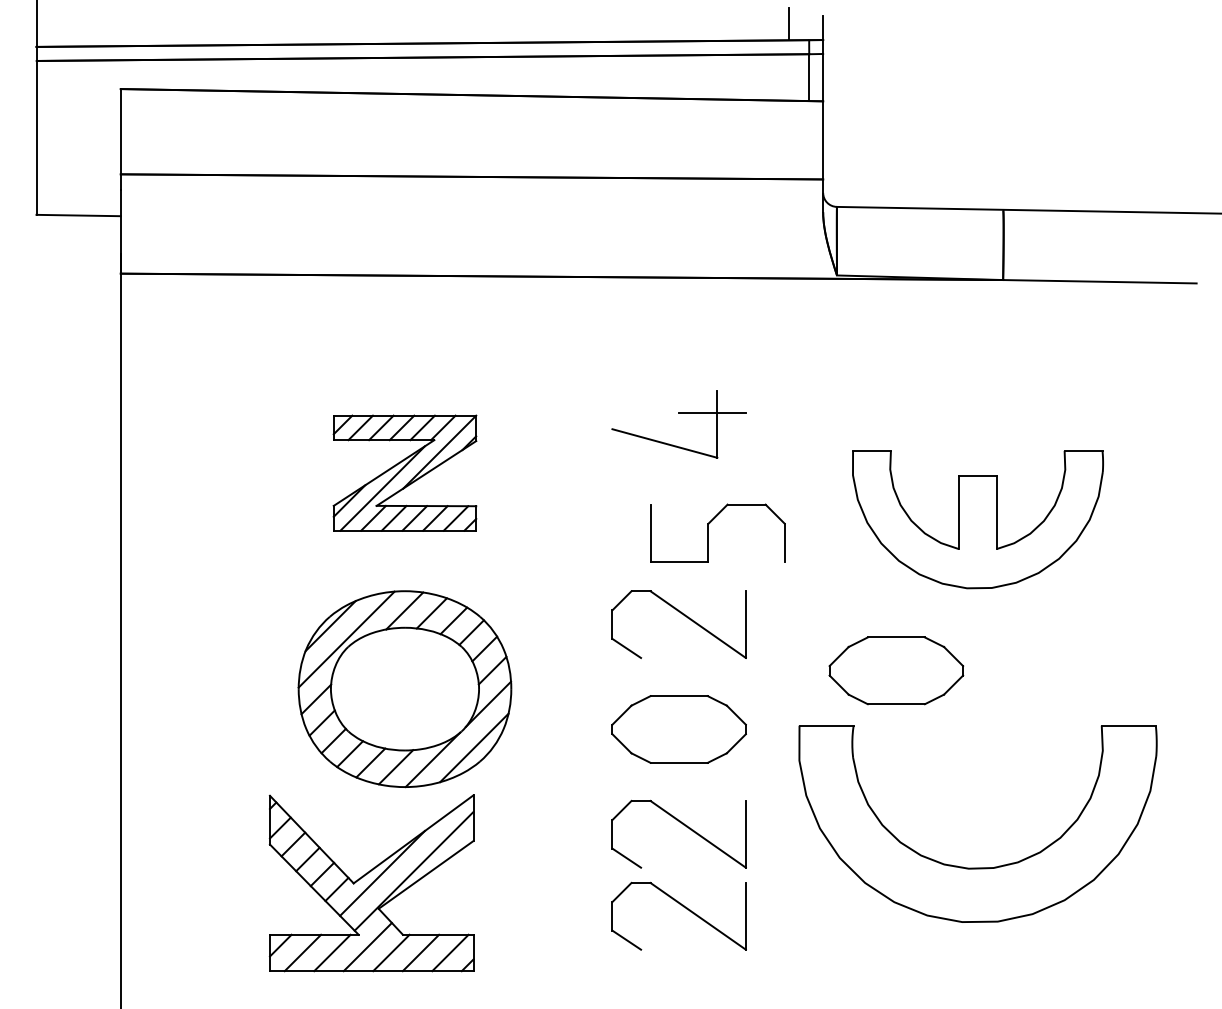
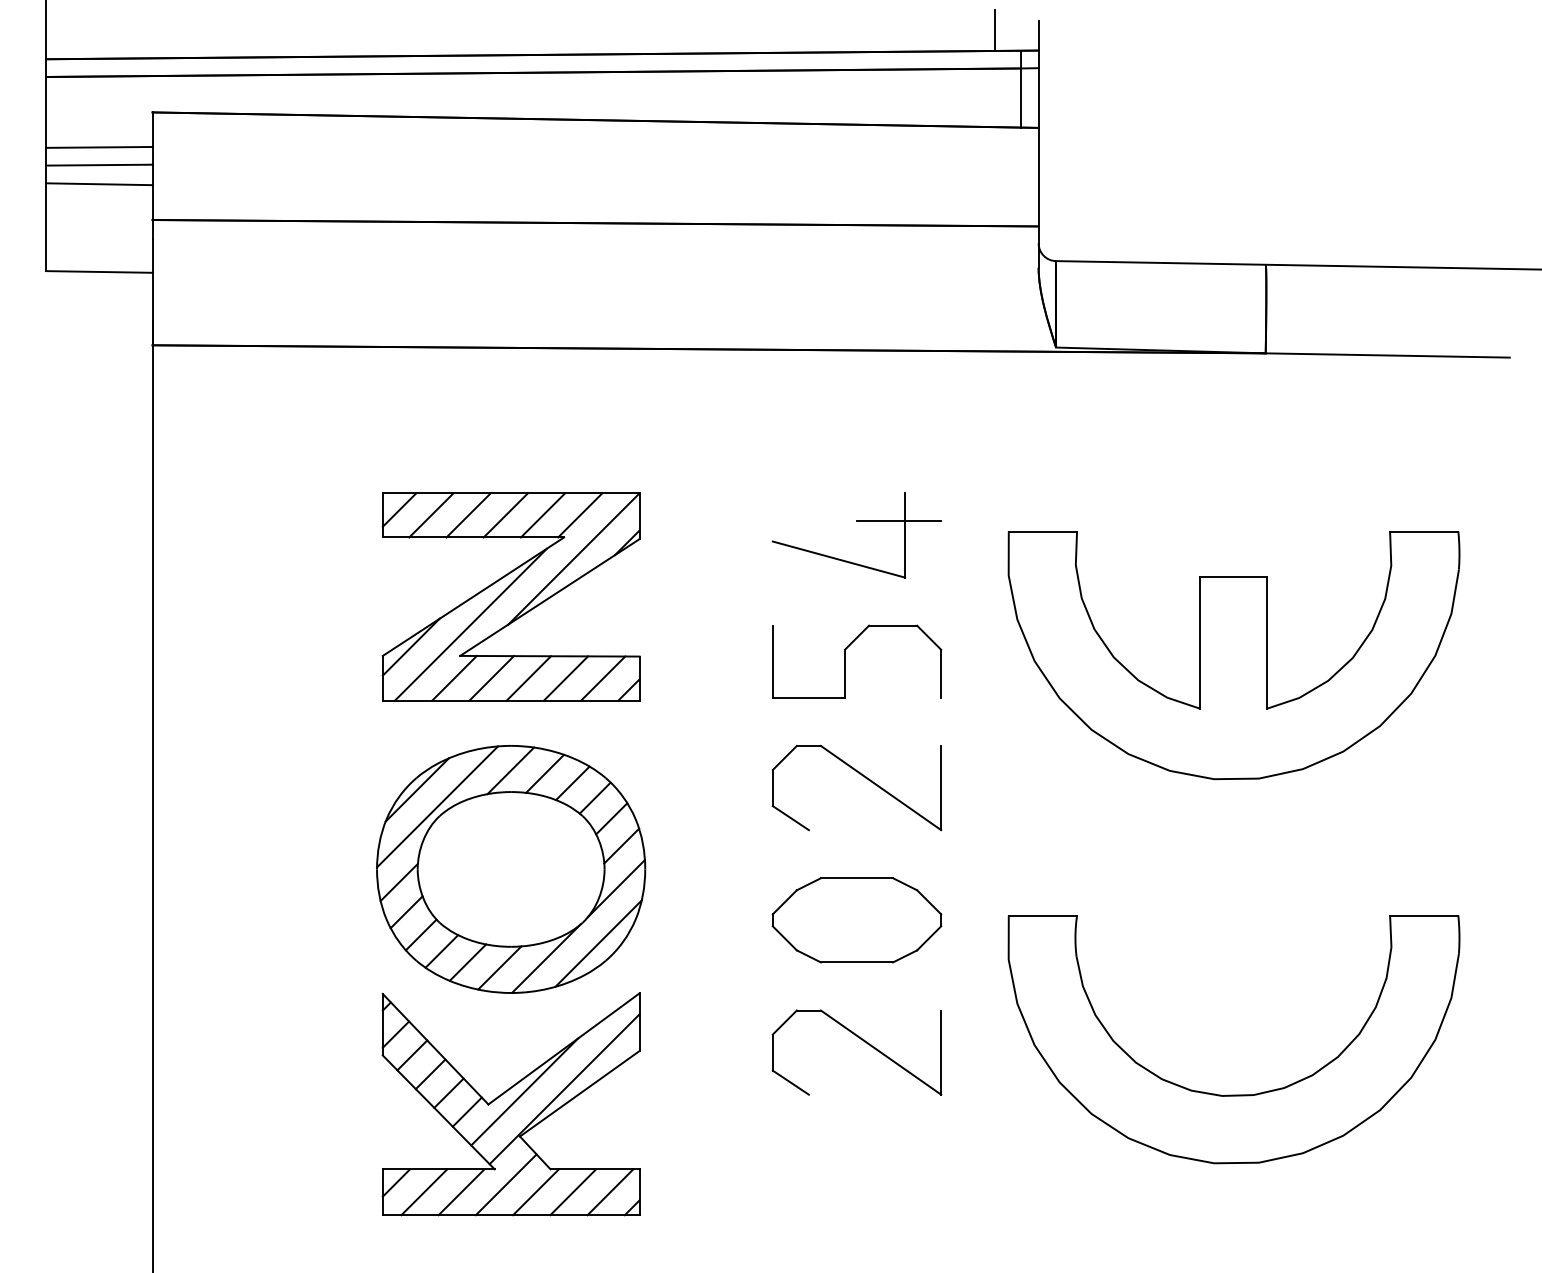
line: (78, 116) -> (99, 146), added
line: (78, 130) -> (99, 164), added
line: (78, 146) -> (99, 184), added
part: (404, 472) -> (510, 596), size x1.43
part: (977, 519) -> (1233, 655), size x1.43
part: (708, 533) -> (845, 661), moved
part: (895, 670) -> (1130, 846), removed
part: (371, 883) -> (510, 1104), moved
part: (683, 907) -> (862, 1144), removed

